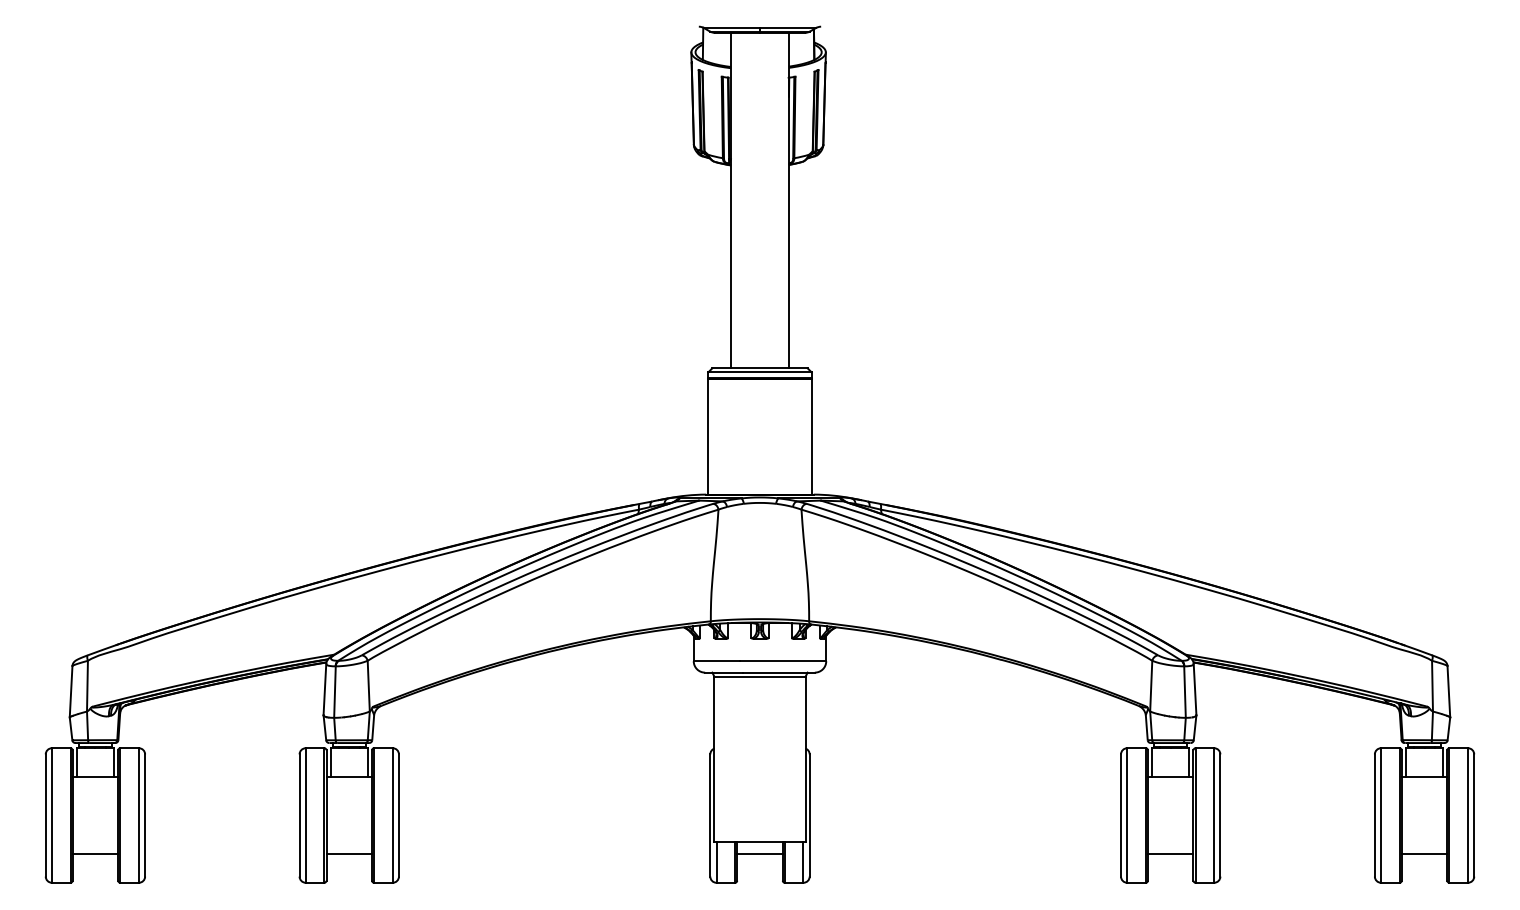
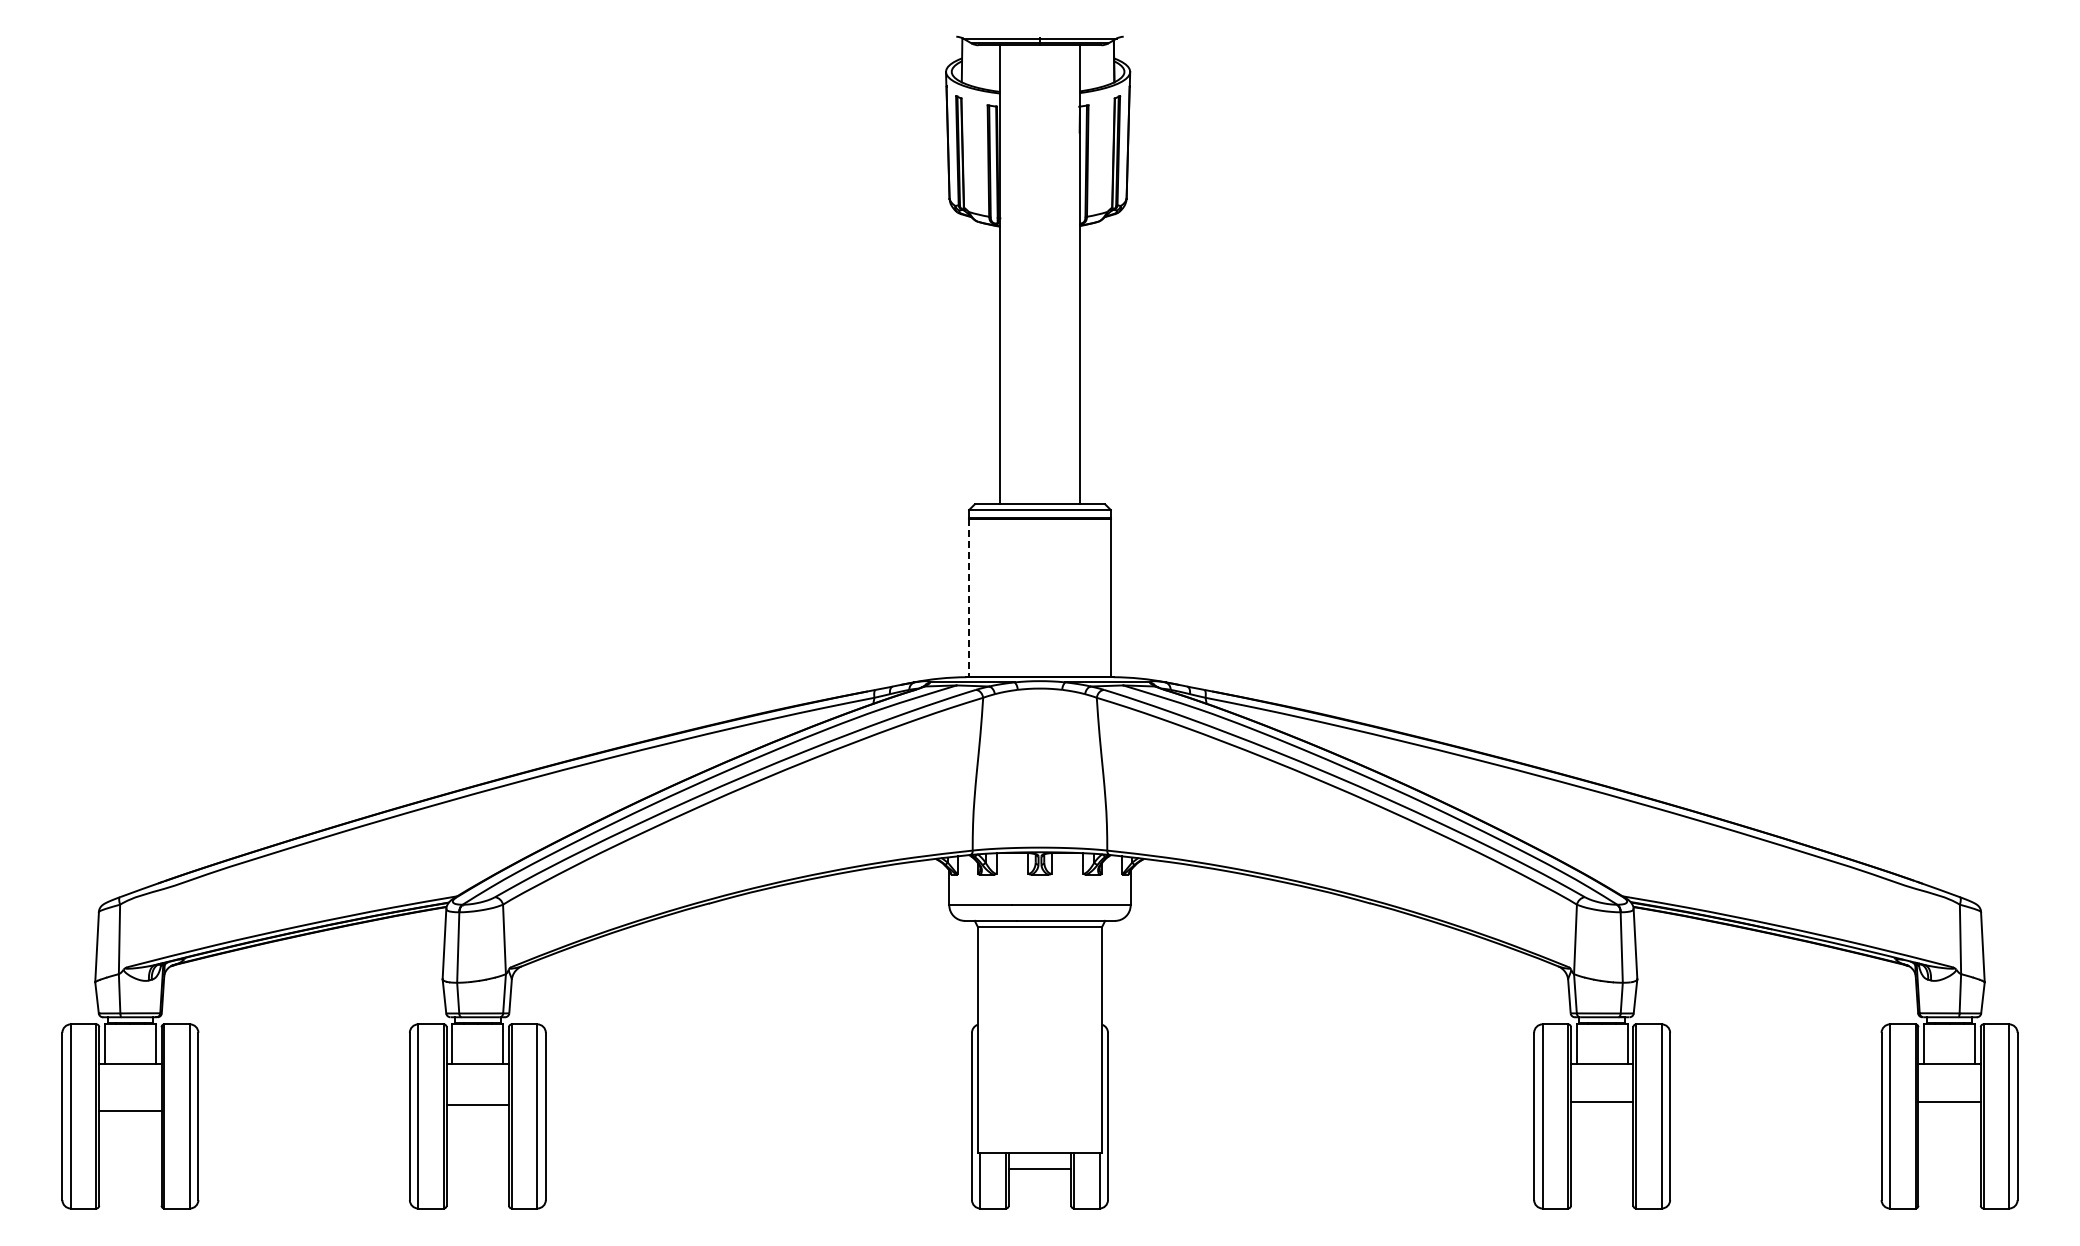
line: (708, 437) -> (969, 598), solid -> dashed
line: (95, 853) -> (130, 1110), moved
line: (349, 853) -> (477, 1104), moved
line: (1170, 853) -> (1601, 1101), moved
line: (1424, 853) -> (1949, 1101), moved

